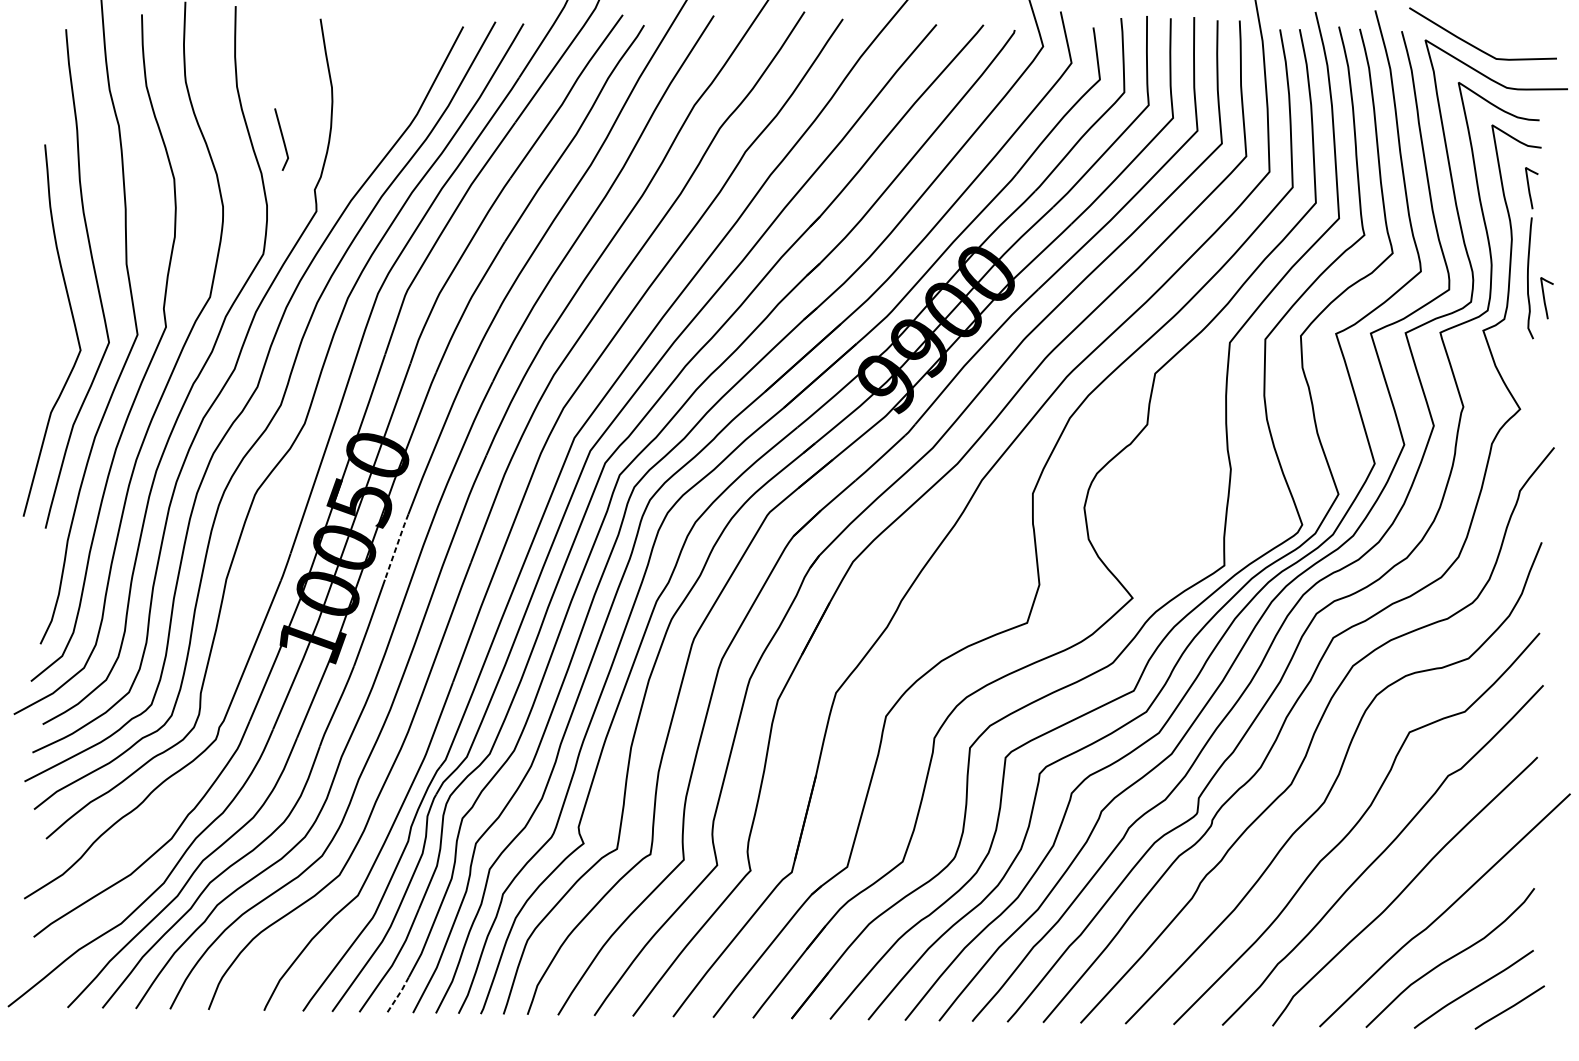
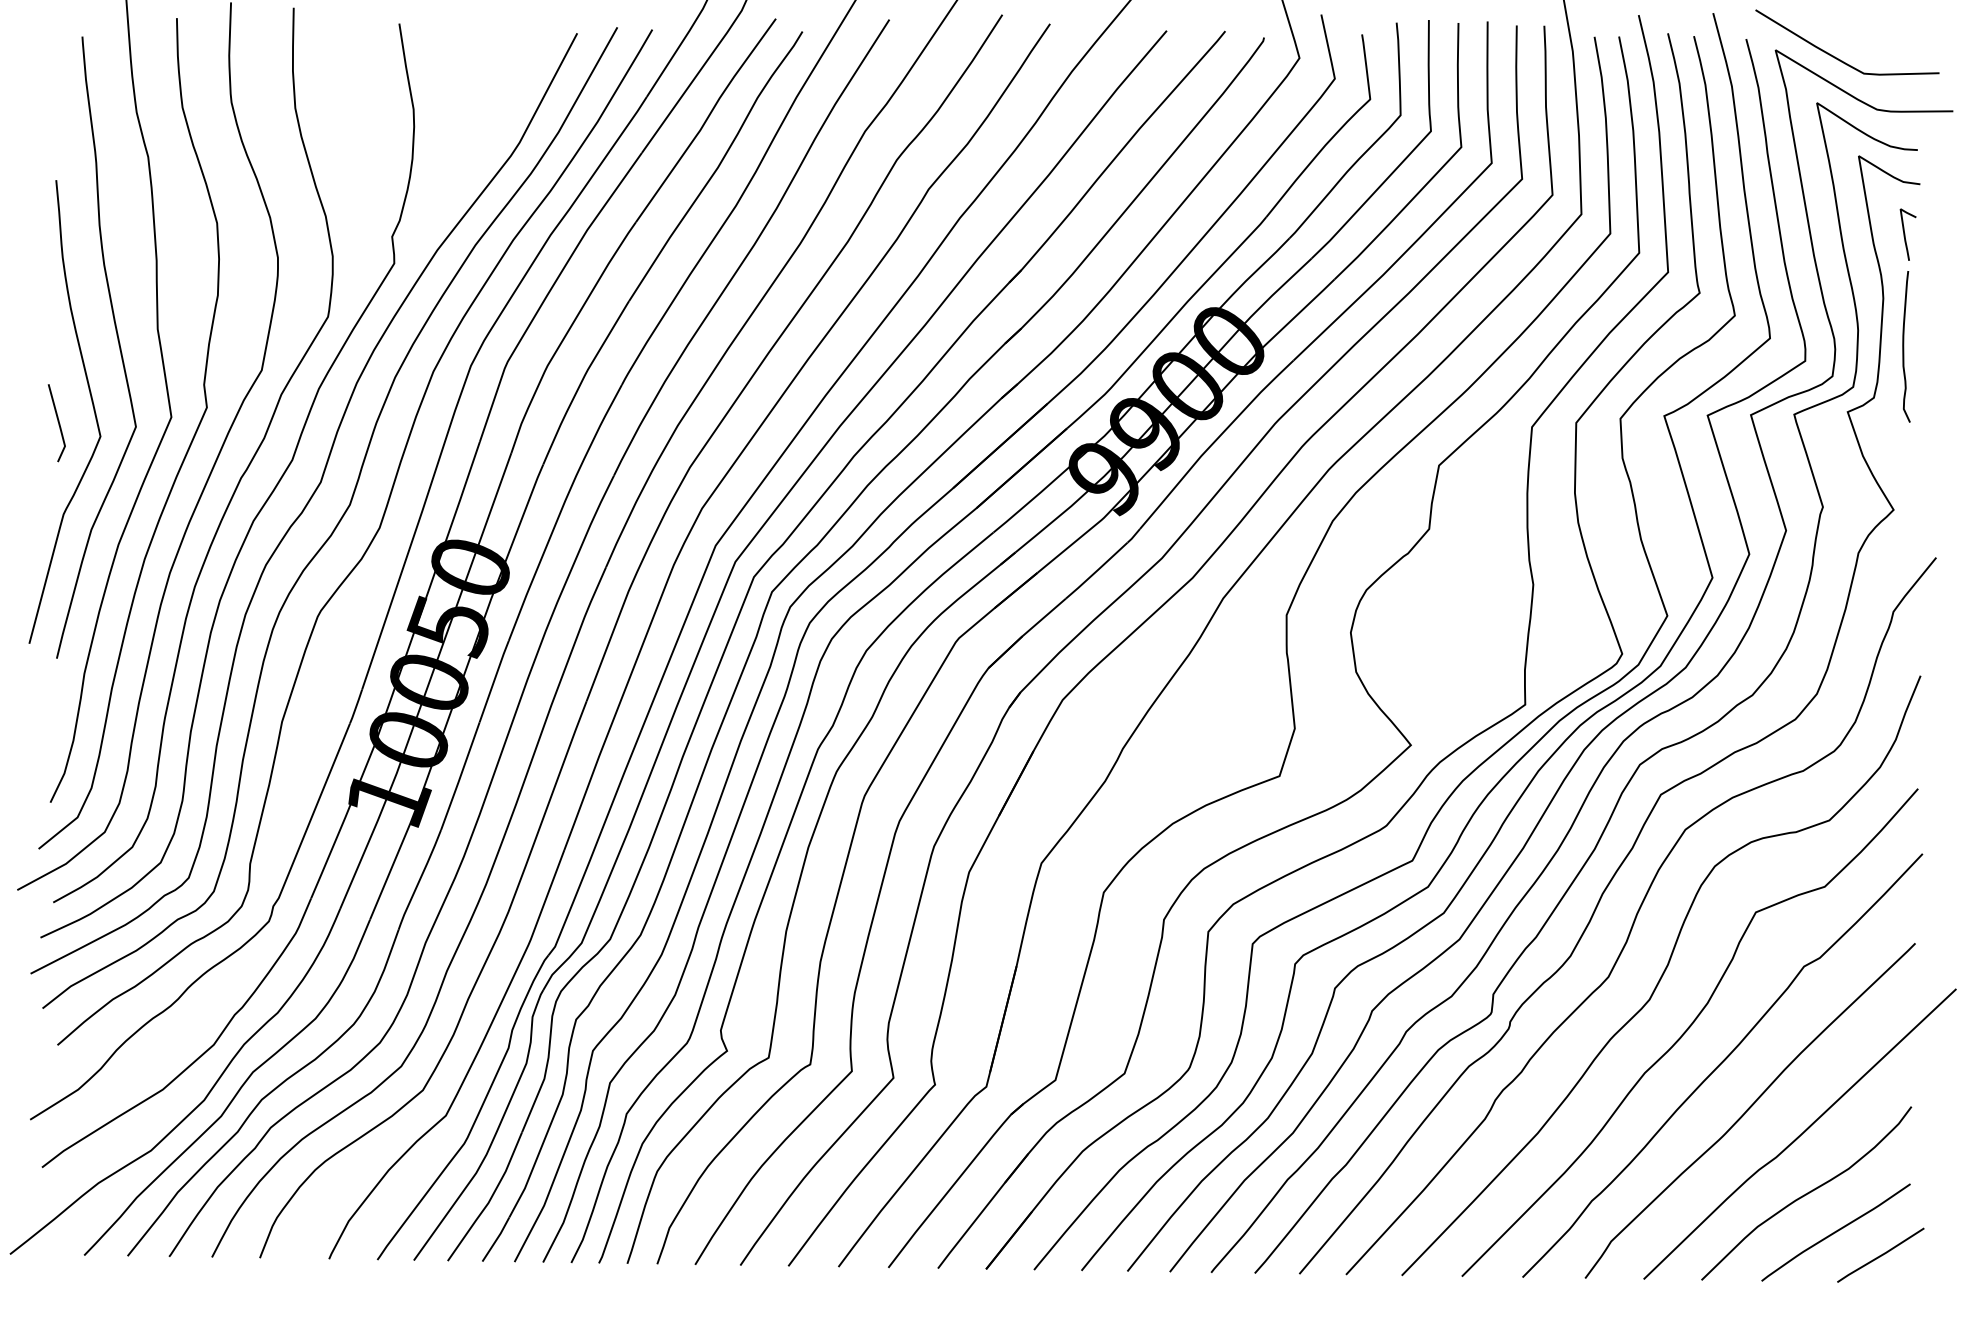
line: (282, 139) -> (58, 423), moved
curve: (1544, 298) -> (1924, 371), removed
line: (396, 546) -> (494, 681), dashed -> solid
line: (399, 994) -> (497, 1239), dashed -> solid

